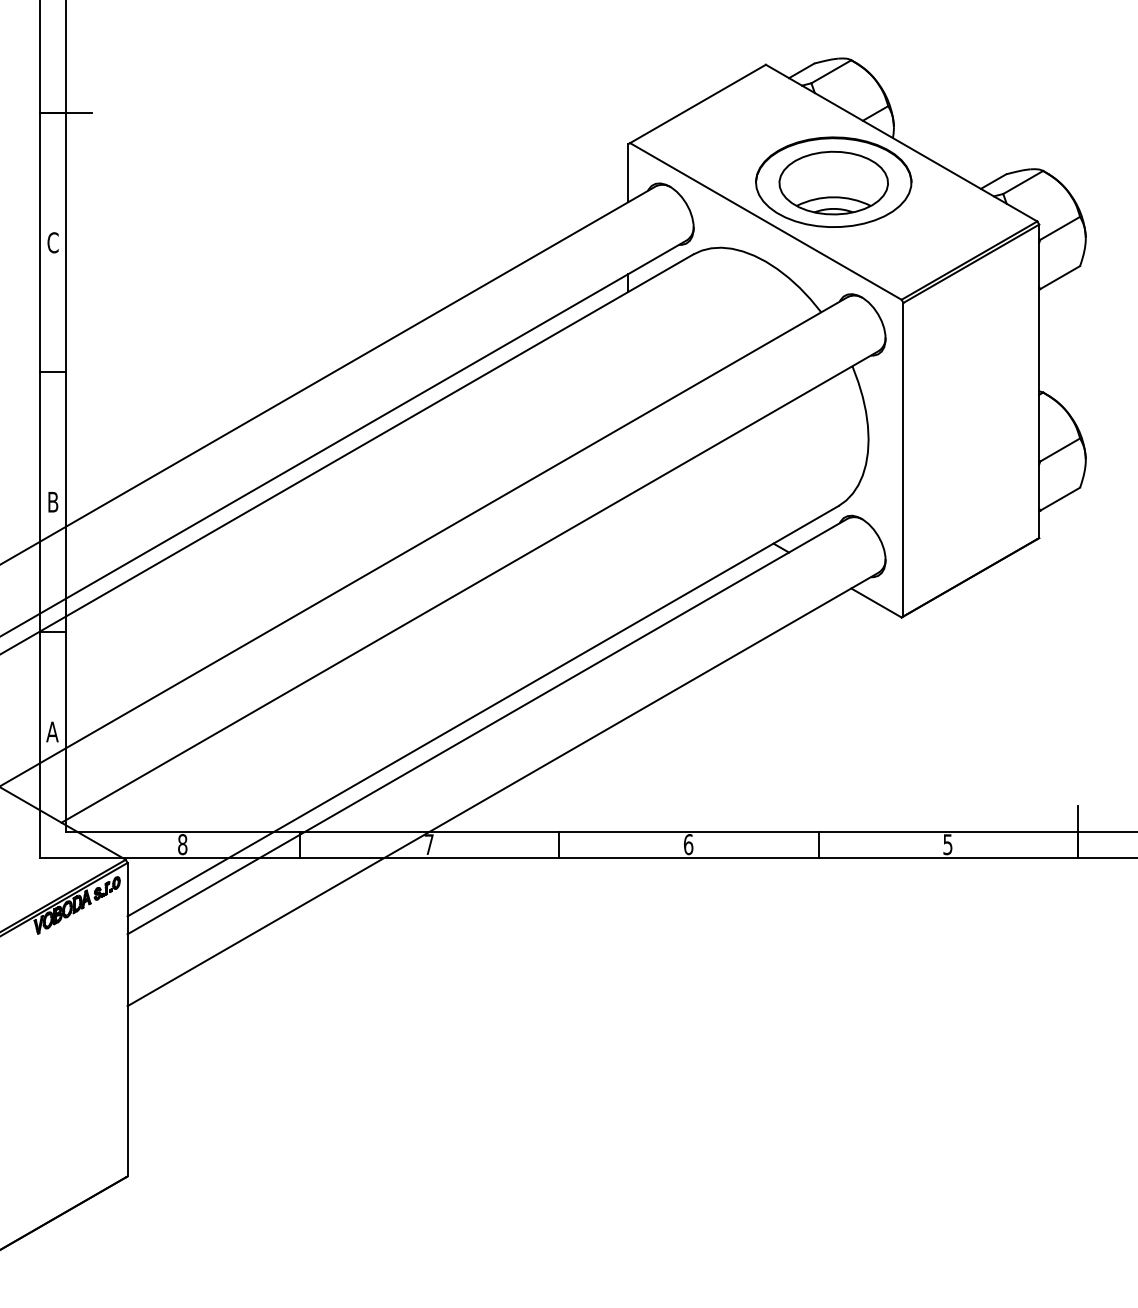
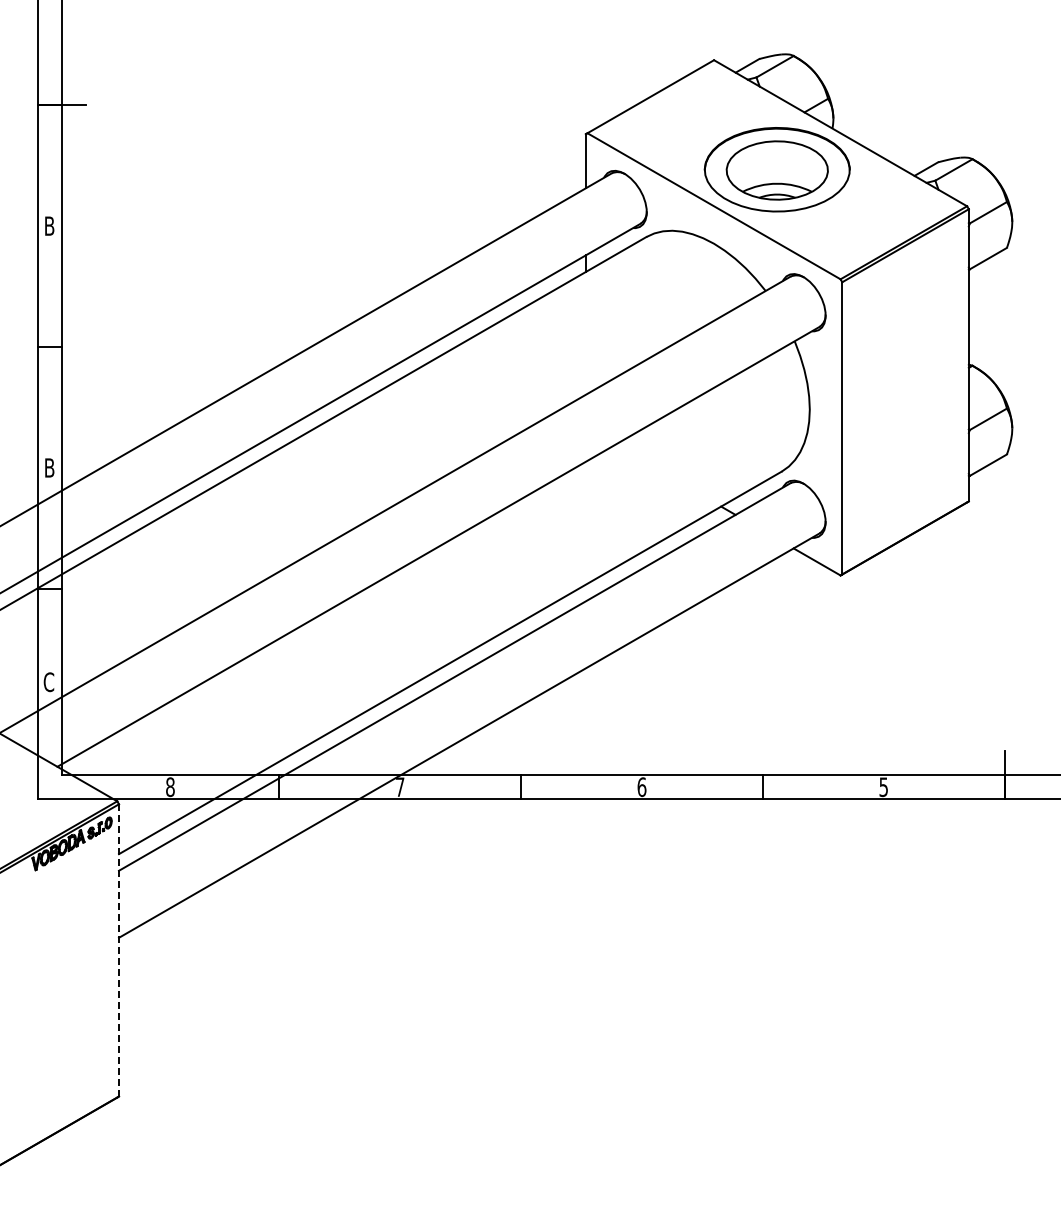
text: (53, 243) -> (49, 226), C -> B
text: (51, 732) -> (48, 682), A -> C
line: (128, 1019) -> (119, 950), solid -> dashed

